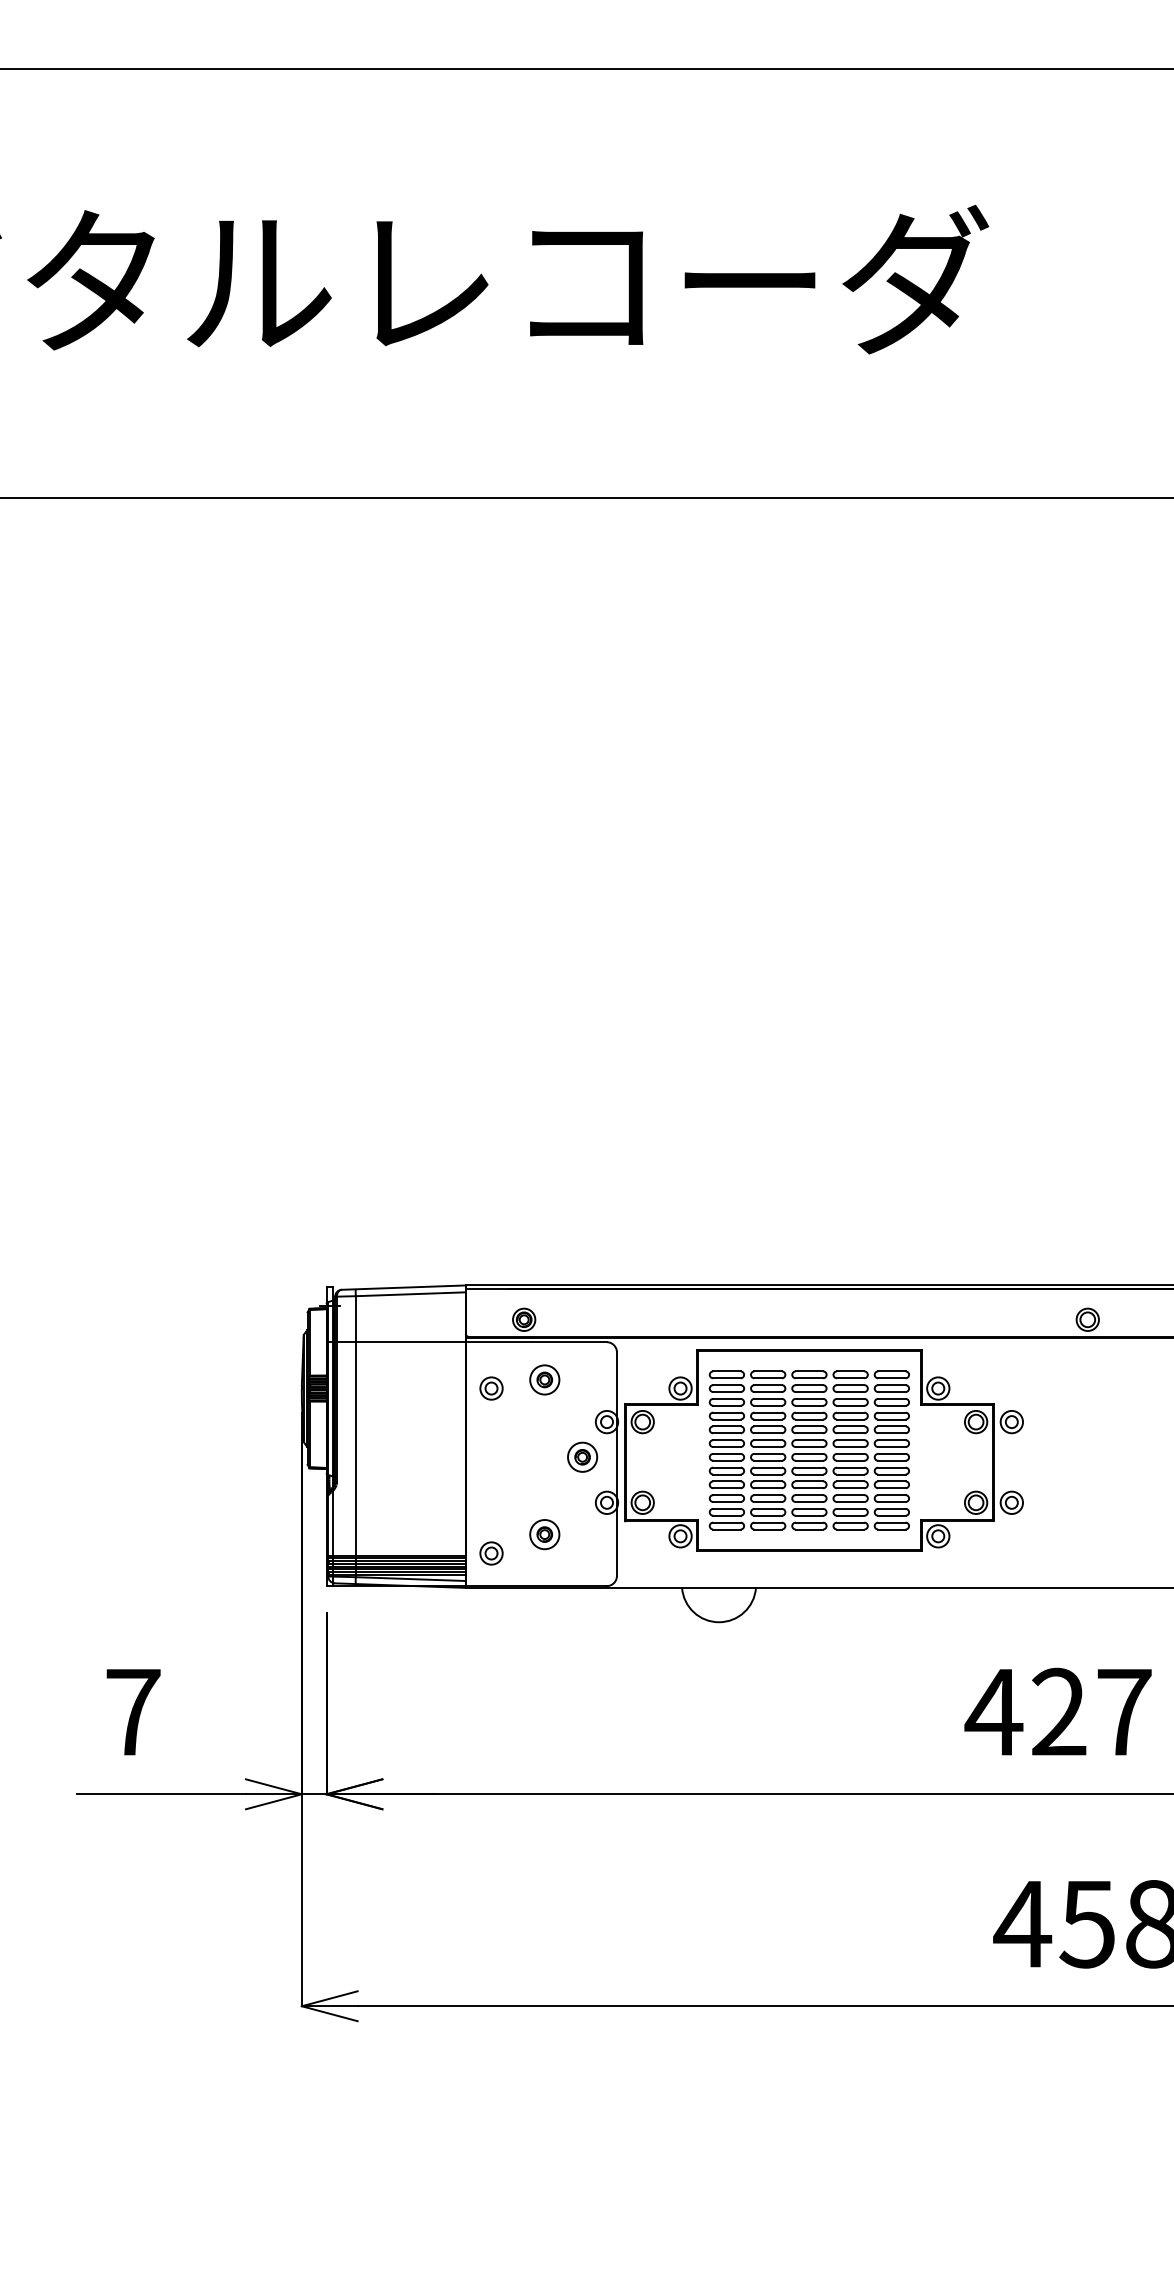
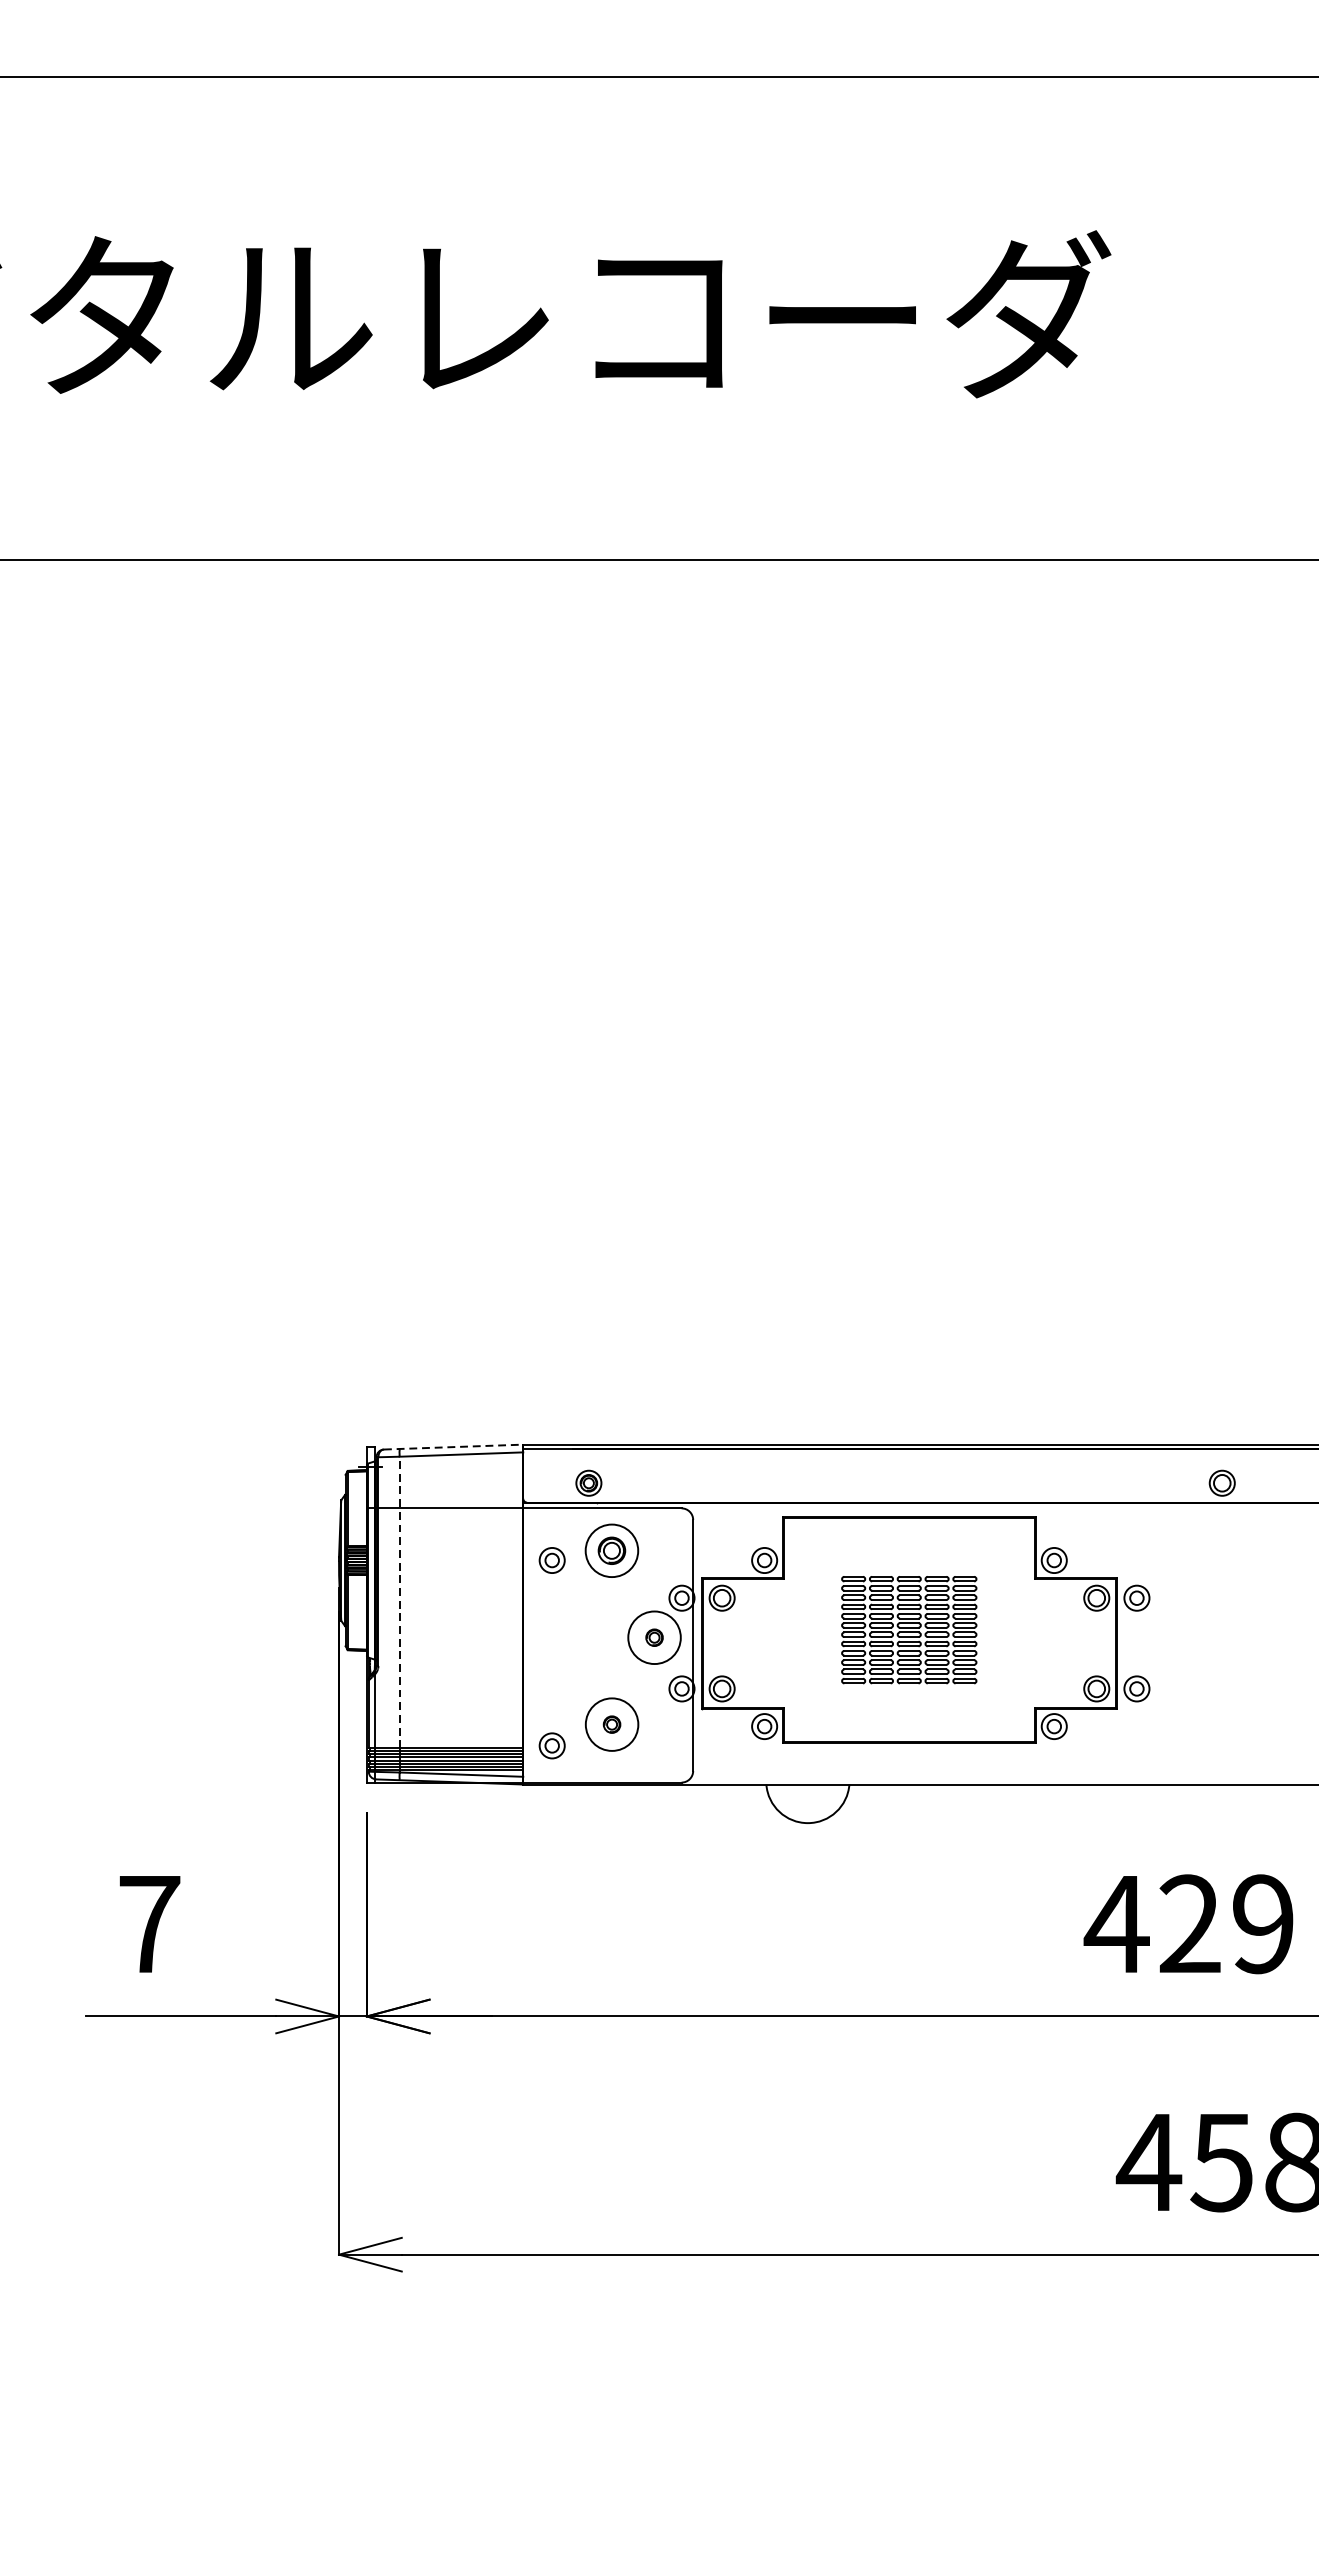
line: (404, 1287) -> (454, 1446), solid -> dashed
part: (544, 1379) -> (611, 1550), size x1.6
line: (355, 1425) -> (399, 1602), solid -> dashed
part: (808, 1450) -> (908, 1630), size x0.6
circle: (582, 1456) -> (654, 1636), size x1.6
circle: (544, 1534) -> (611, 1724), size x1.6
text: (1124, 1711) -> (1263, 1923), 427 -> 429

